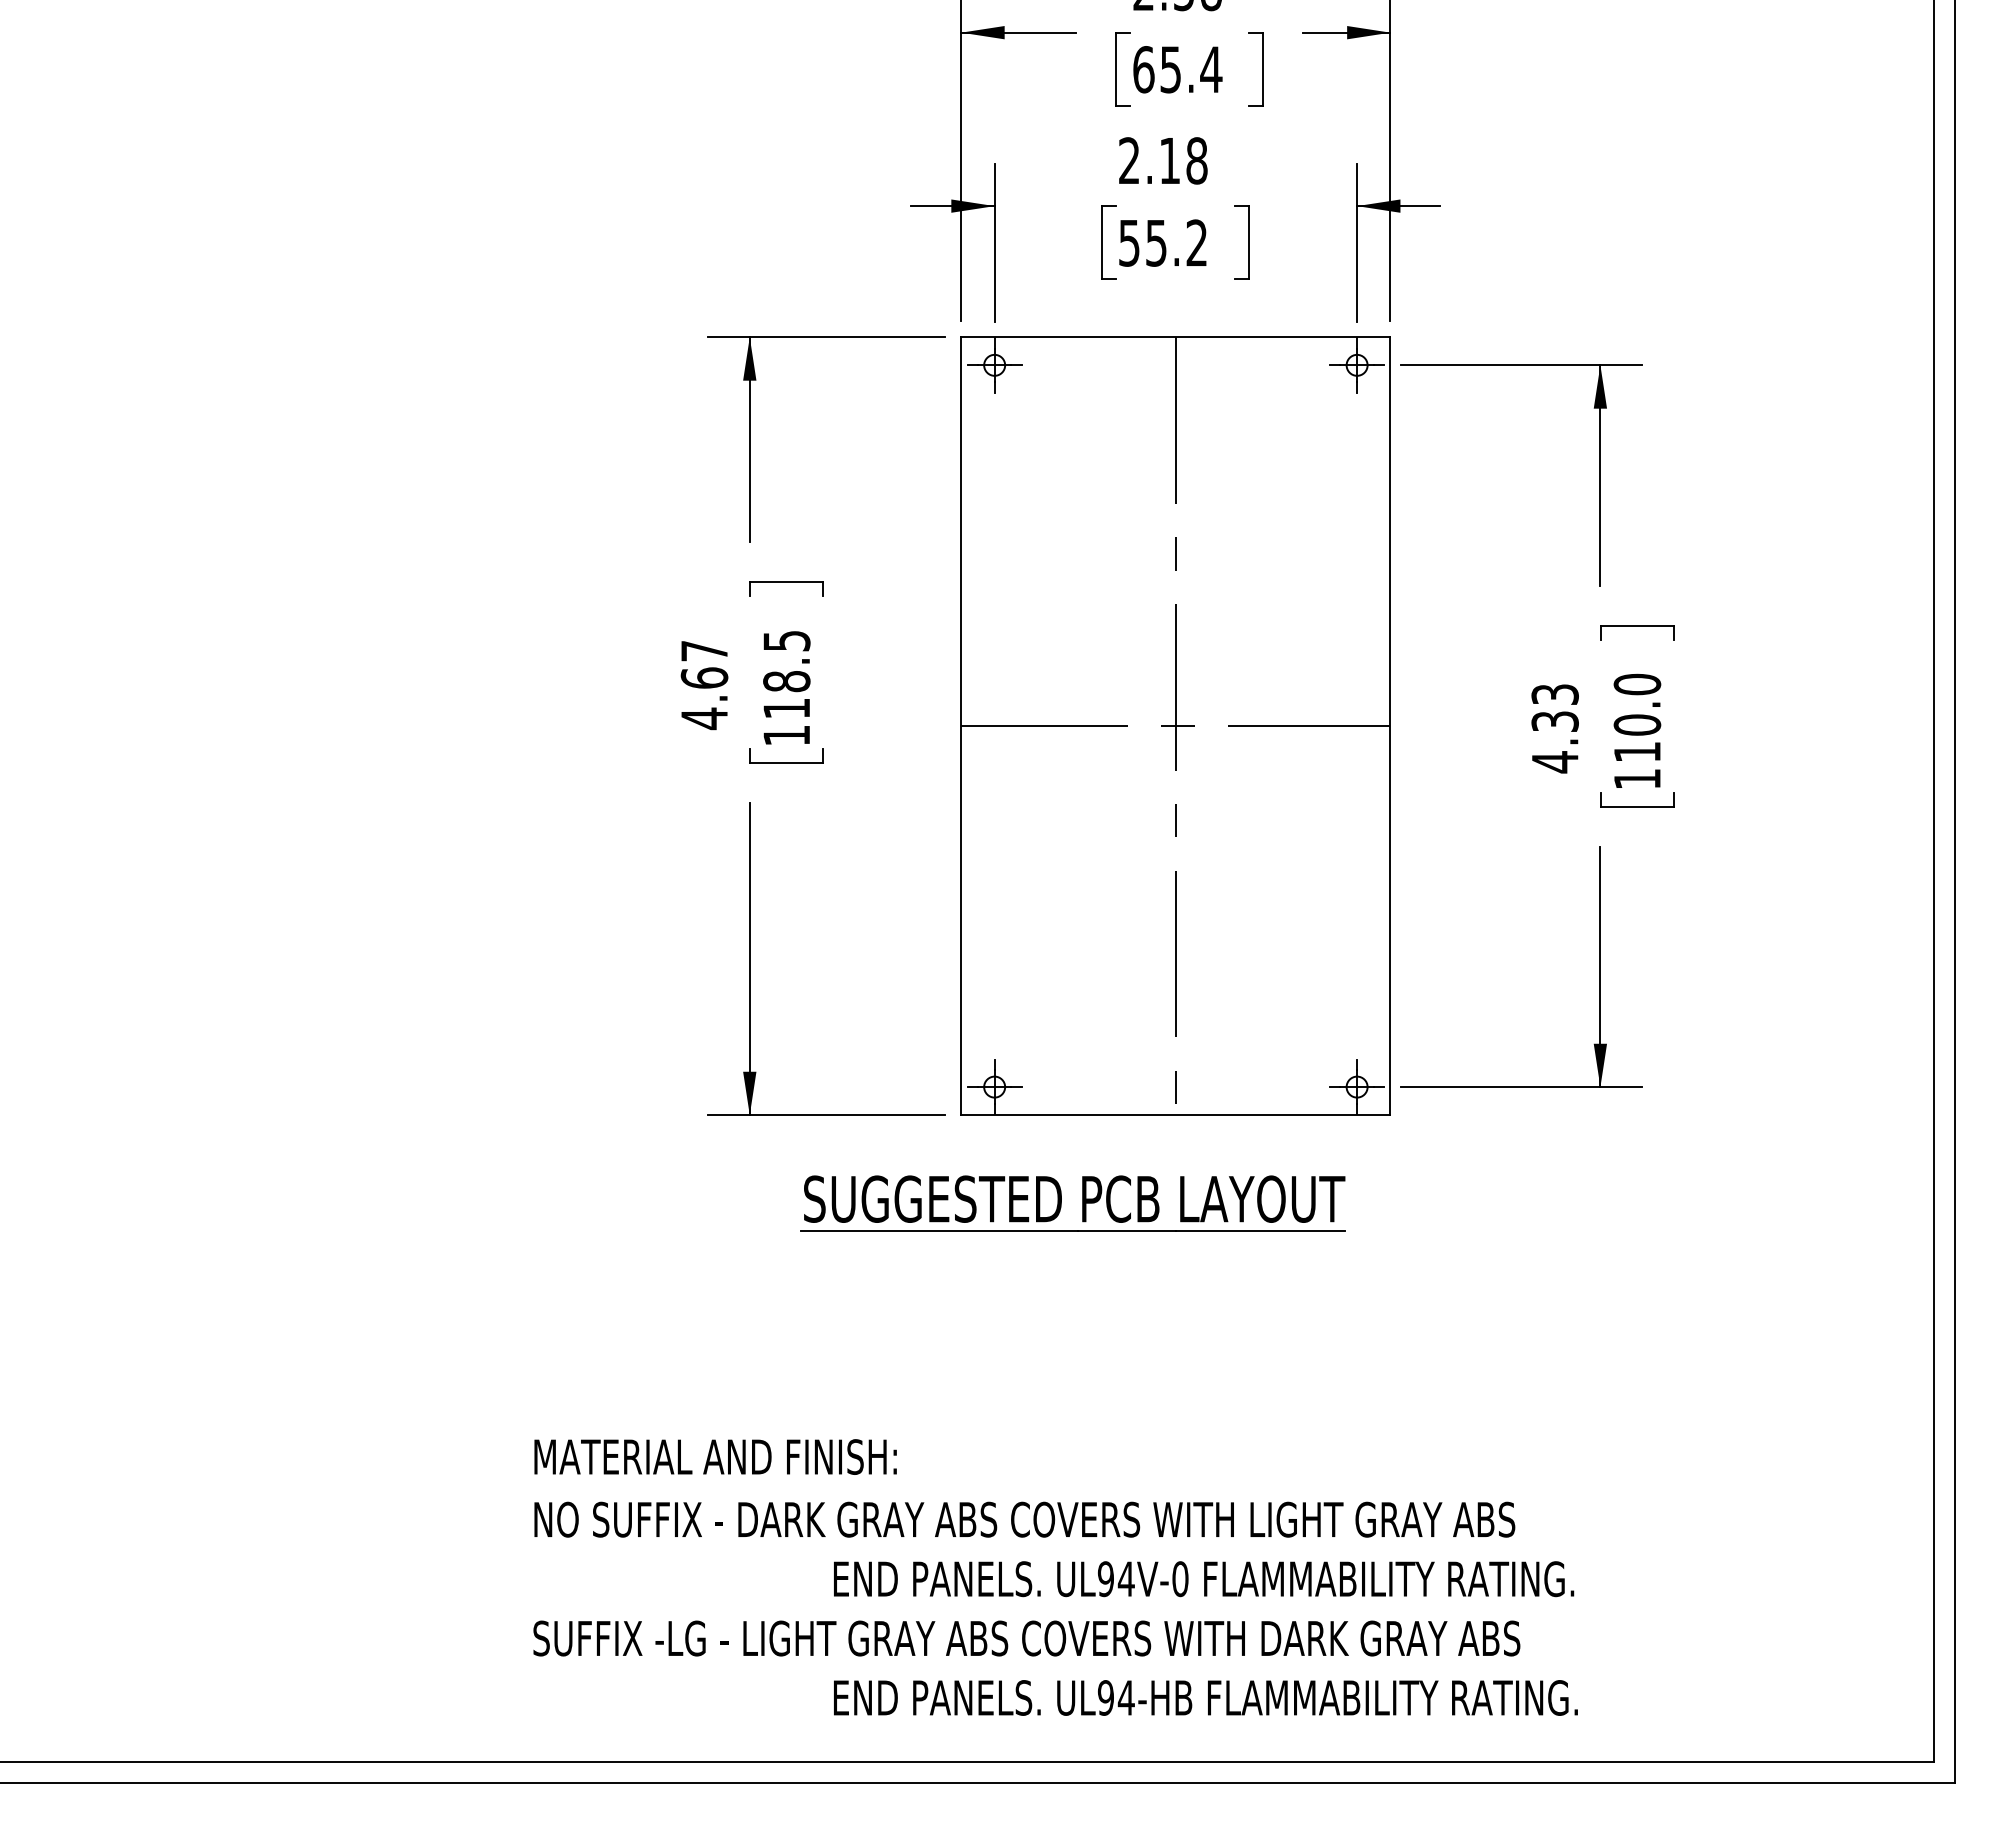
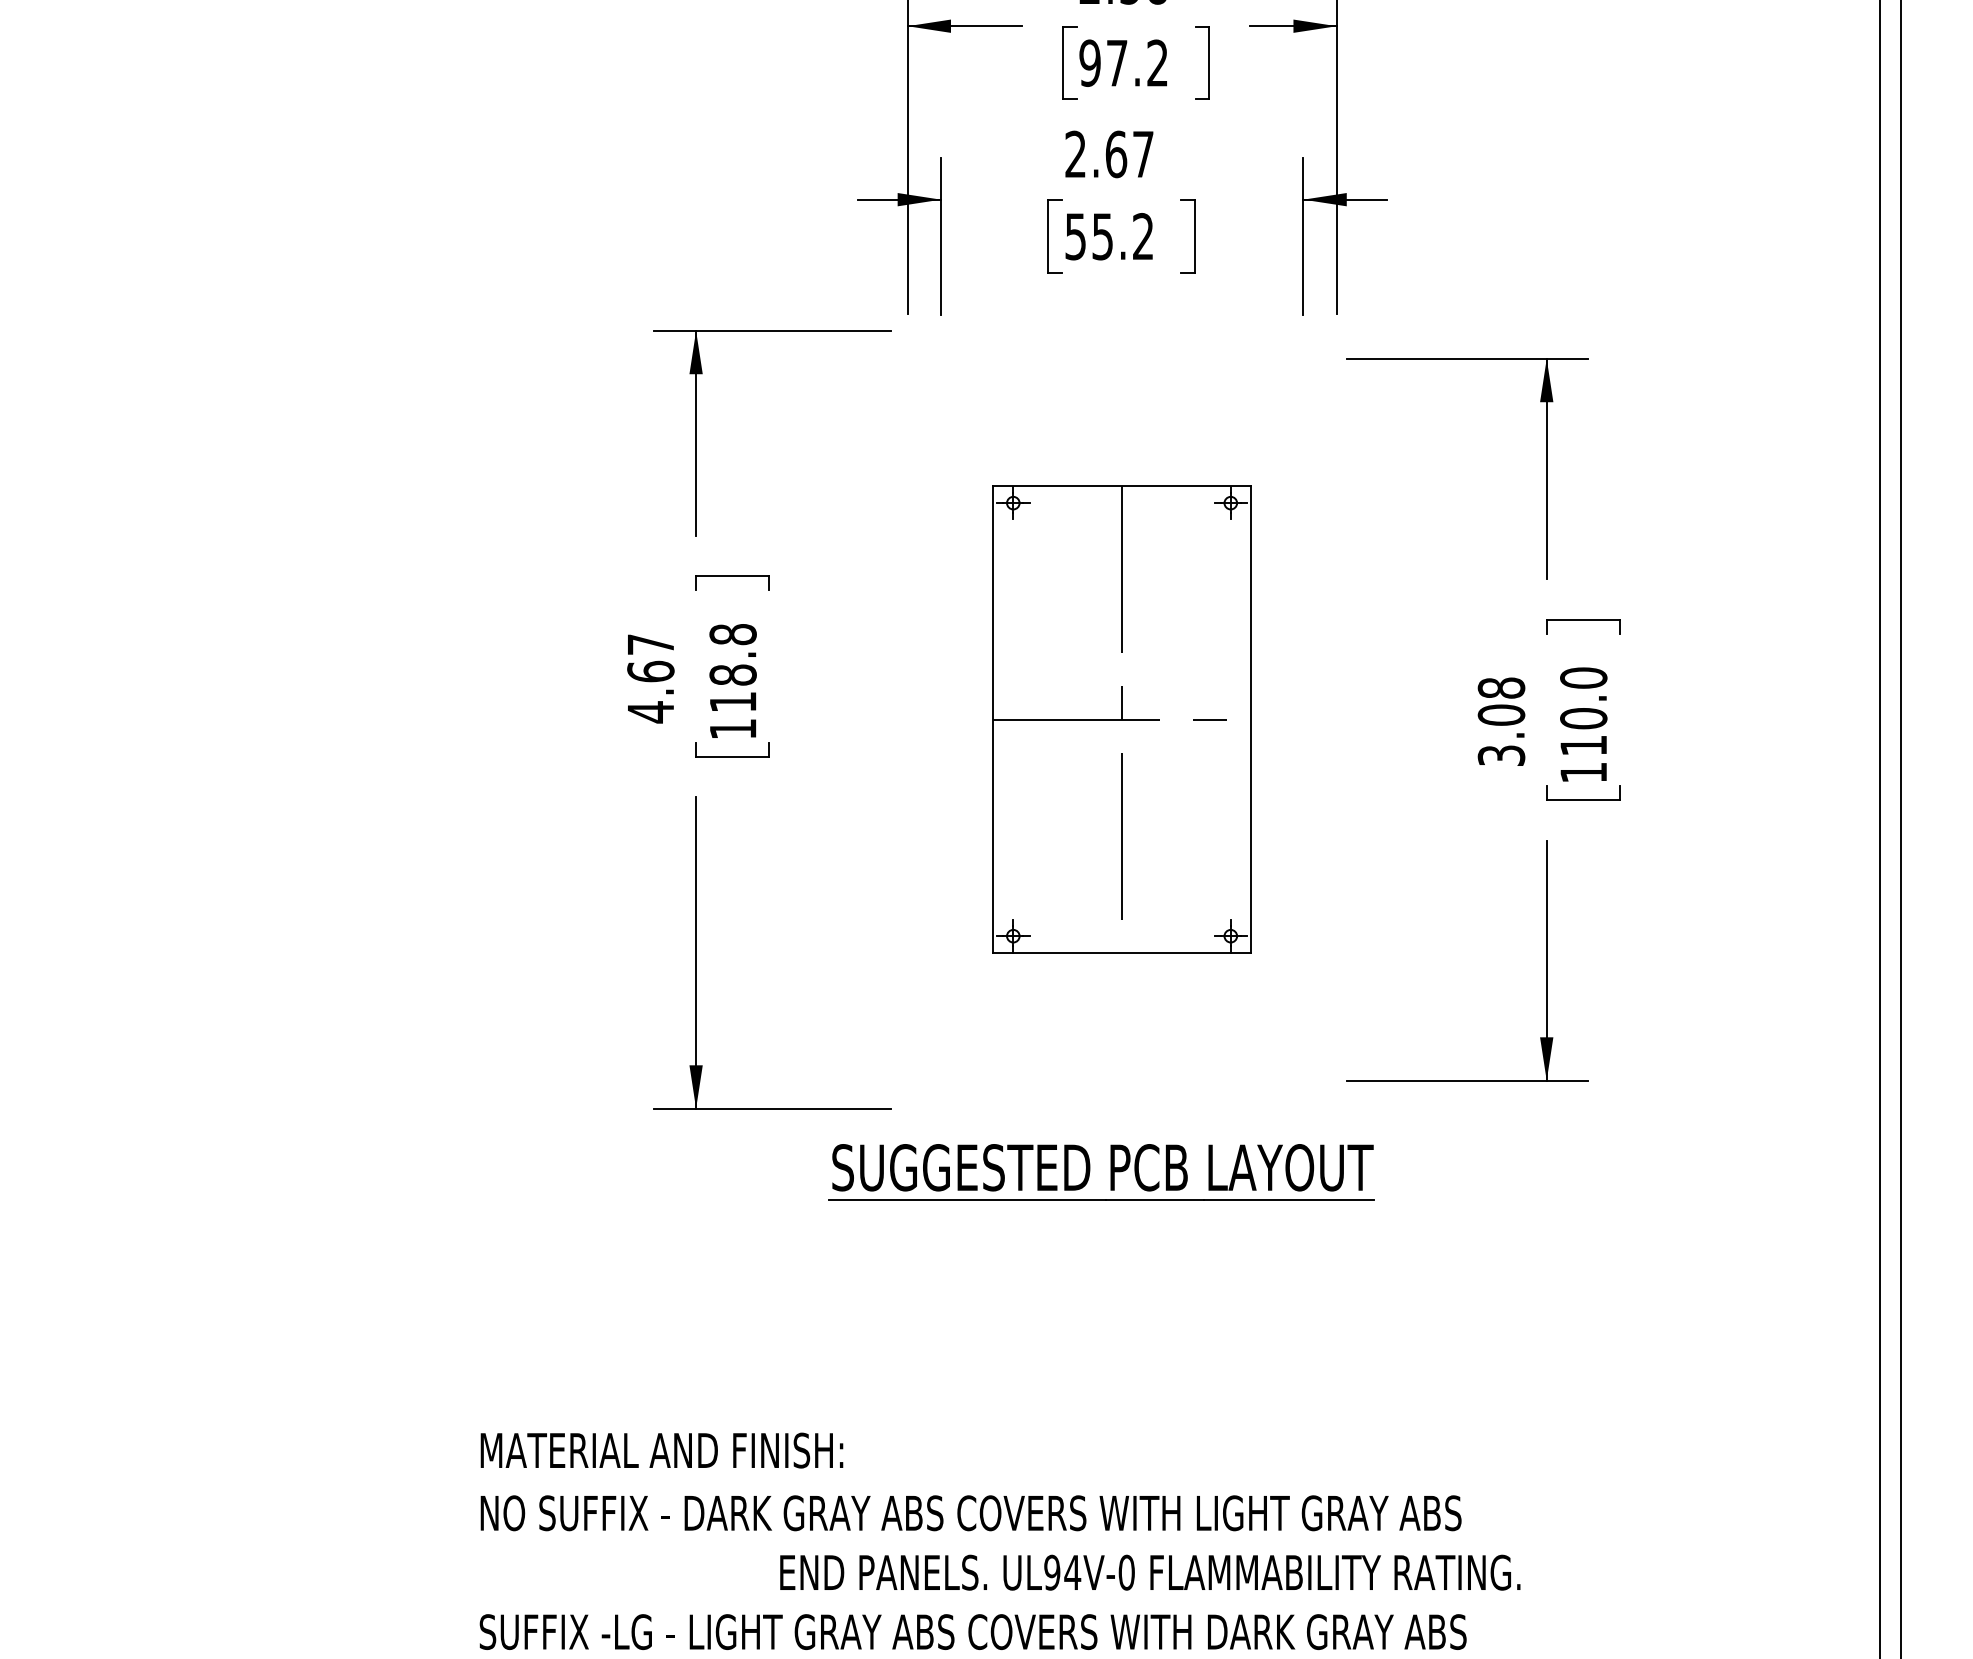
text: (1177, 69) -> (1123, 63), 65.4 -> 97.2
text: (1183, 160) -> (1129, 154), 2.18 -> 2.67
text: (786, 640) -> (732, 634), 118.5 -> 118.8
part: (1175, 725) -> (1121, 719), size x0.6
text: (1554, 728) -> (1500, 722), 4.33 -> 3.08
part: (1082, 1203) -> (1110, 1172), moved

